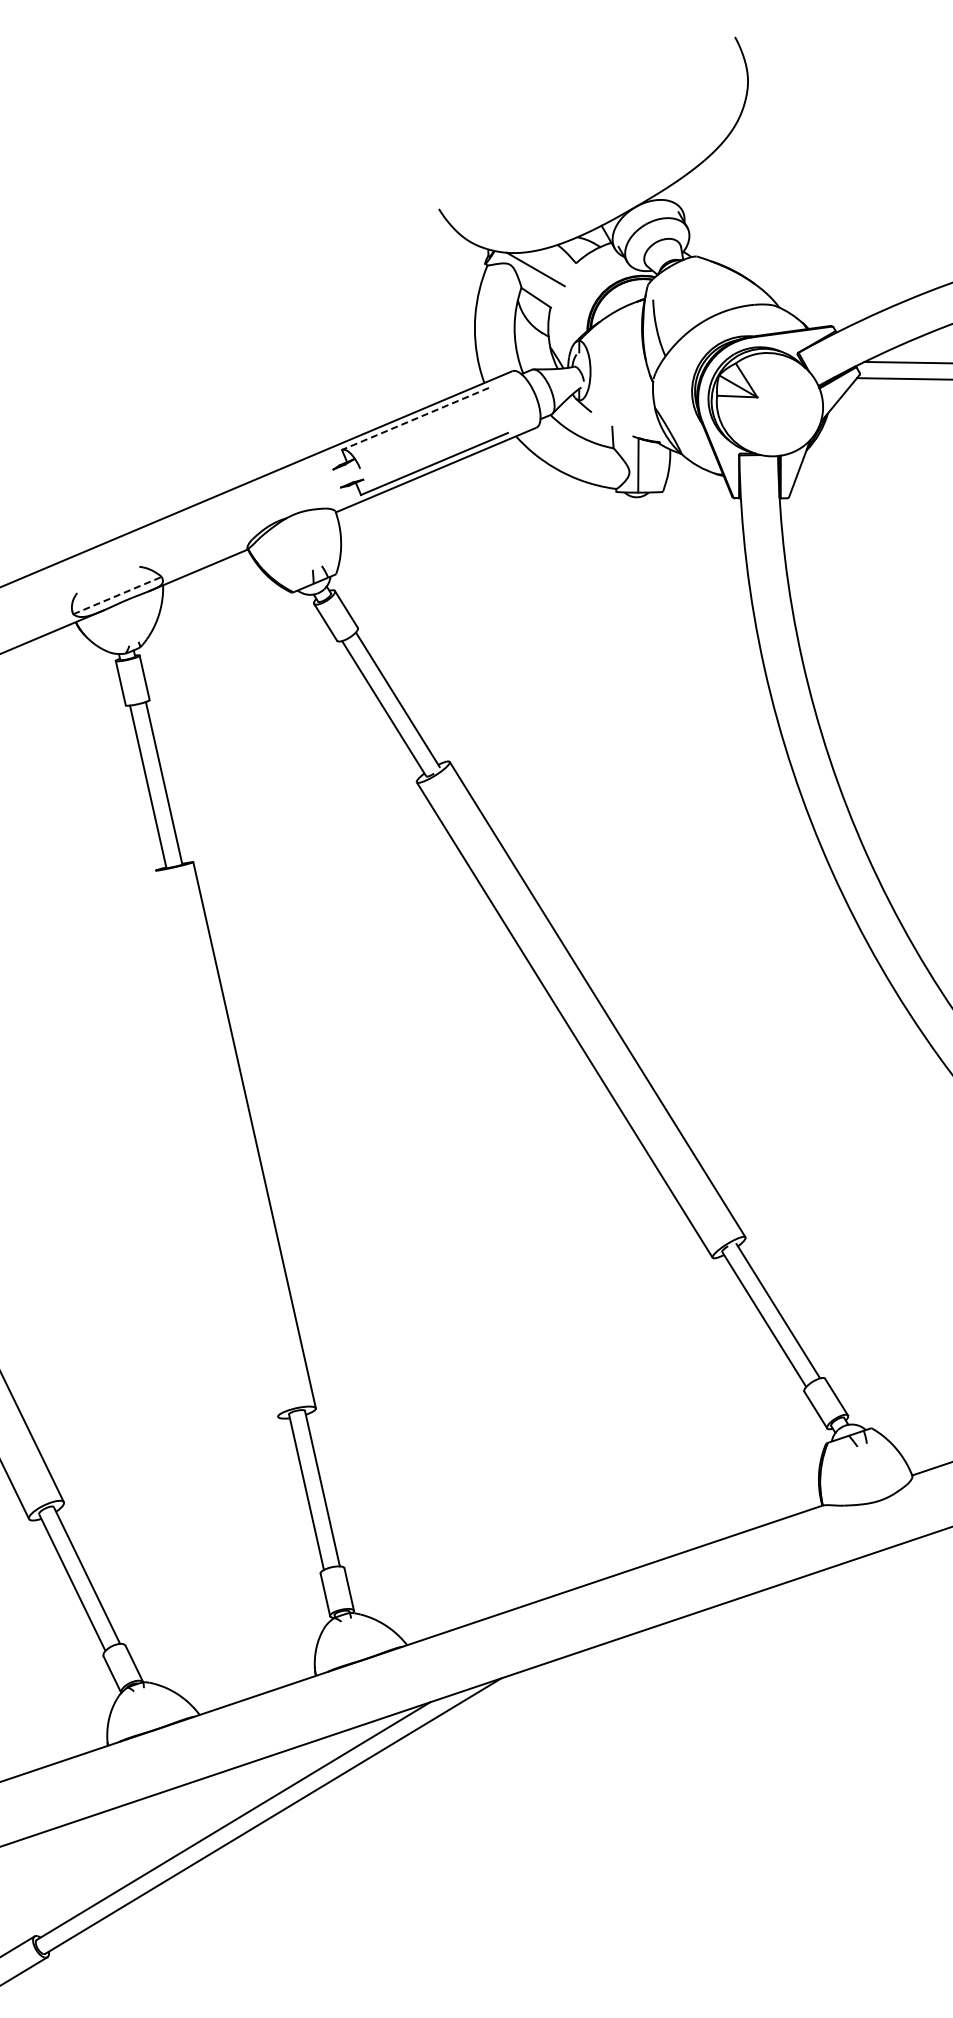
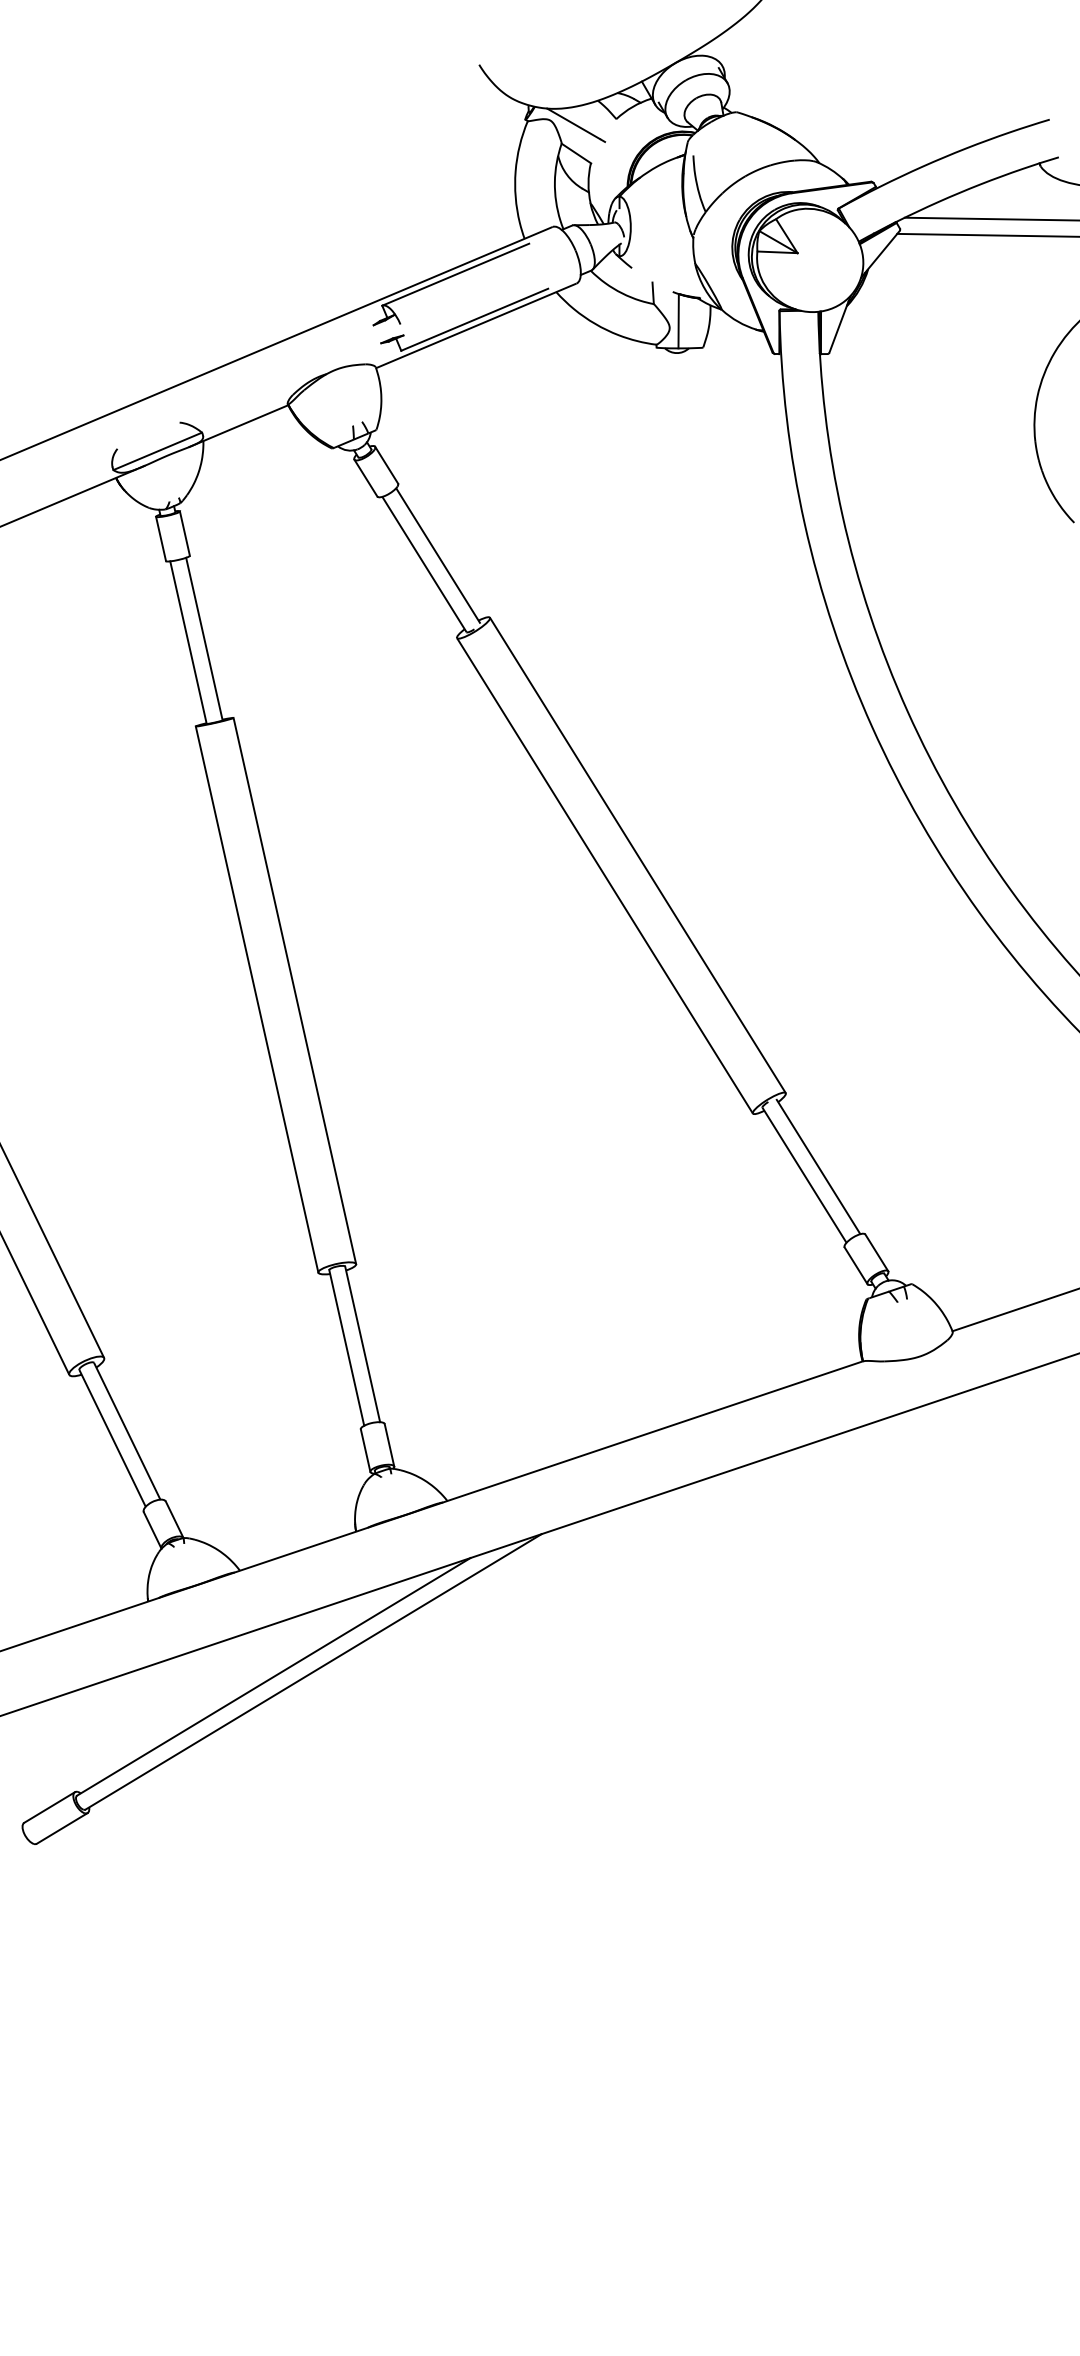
line: (415, 418) -> (455, 274), dashed -> solid
line: (118, 595) -> (158, 451), dashed -> solid
line: (216, 1143) -> (256, 999), added

